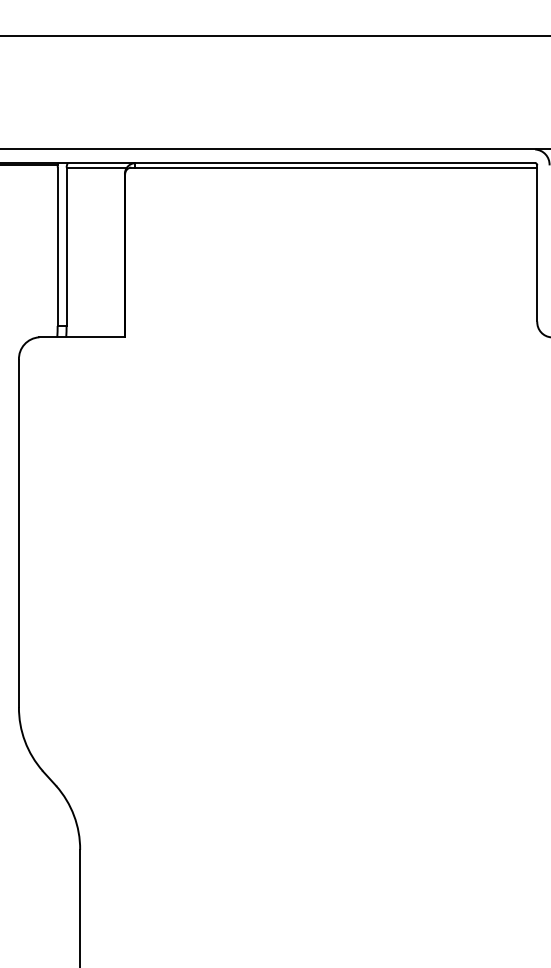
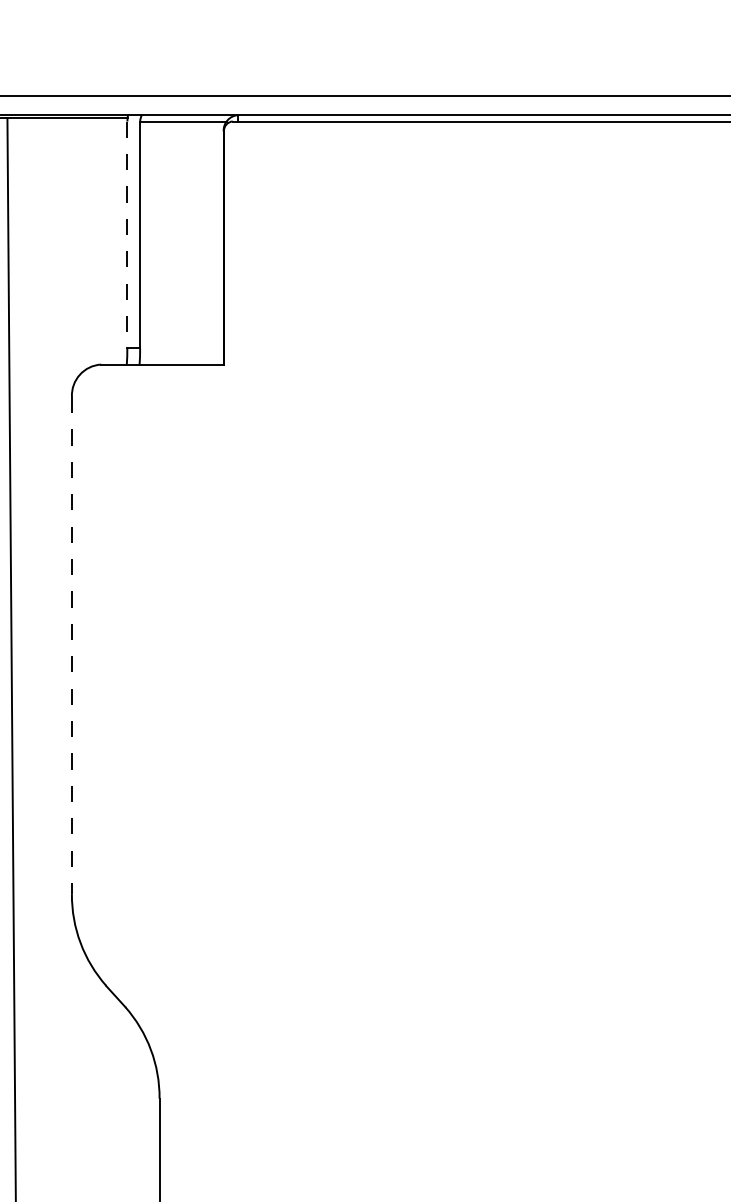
line: (57, 247) -> (127, 235), solid -> dashed
line: (18, 533) -> (71, 645), solid -> dashed

